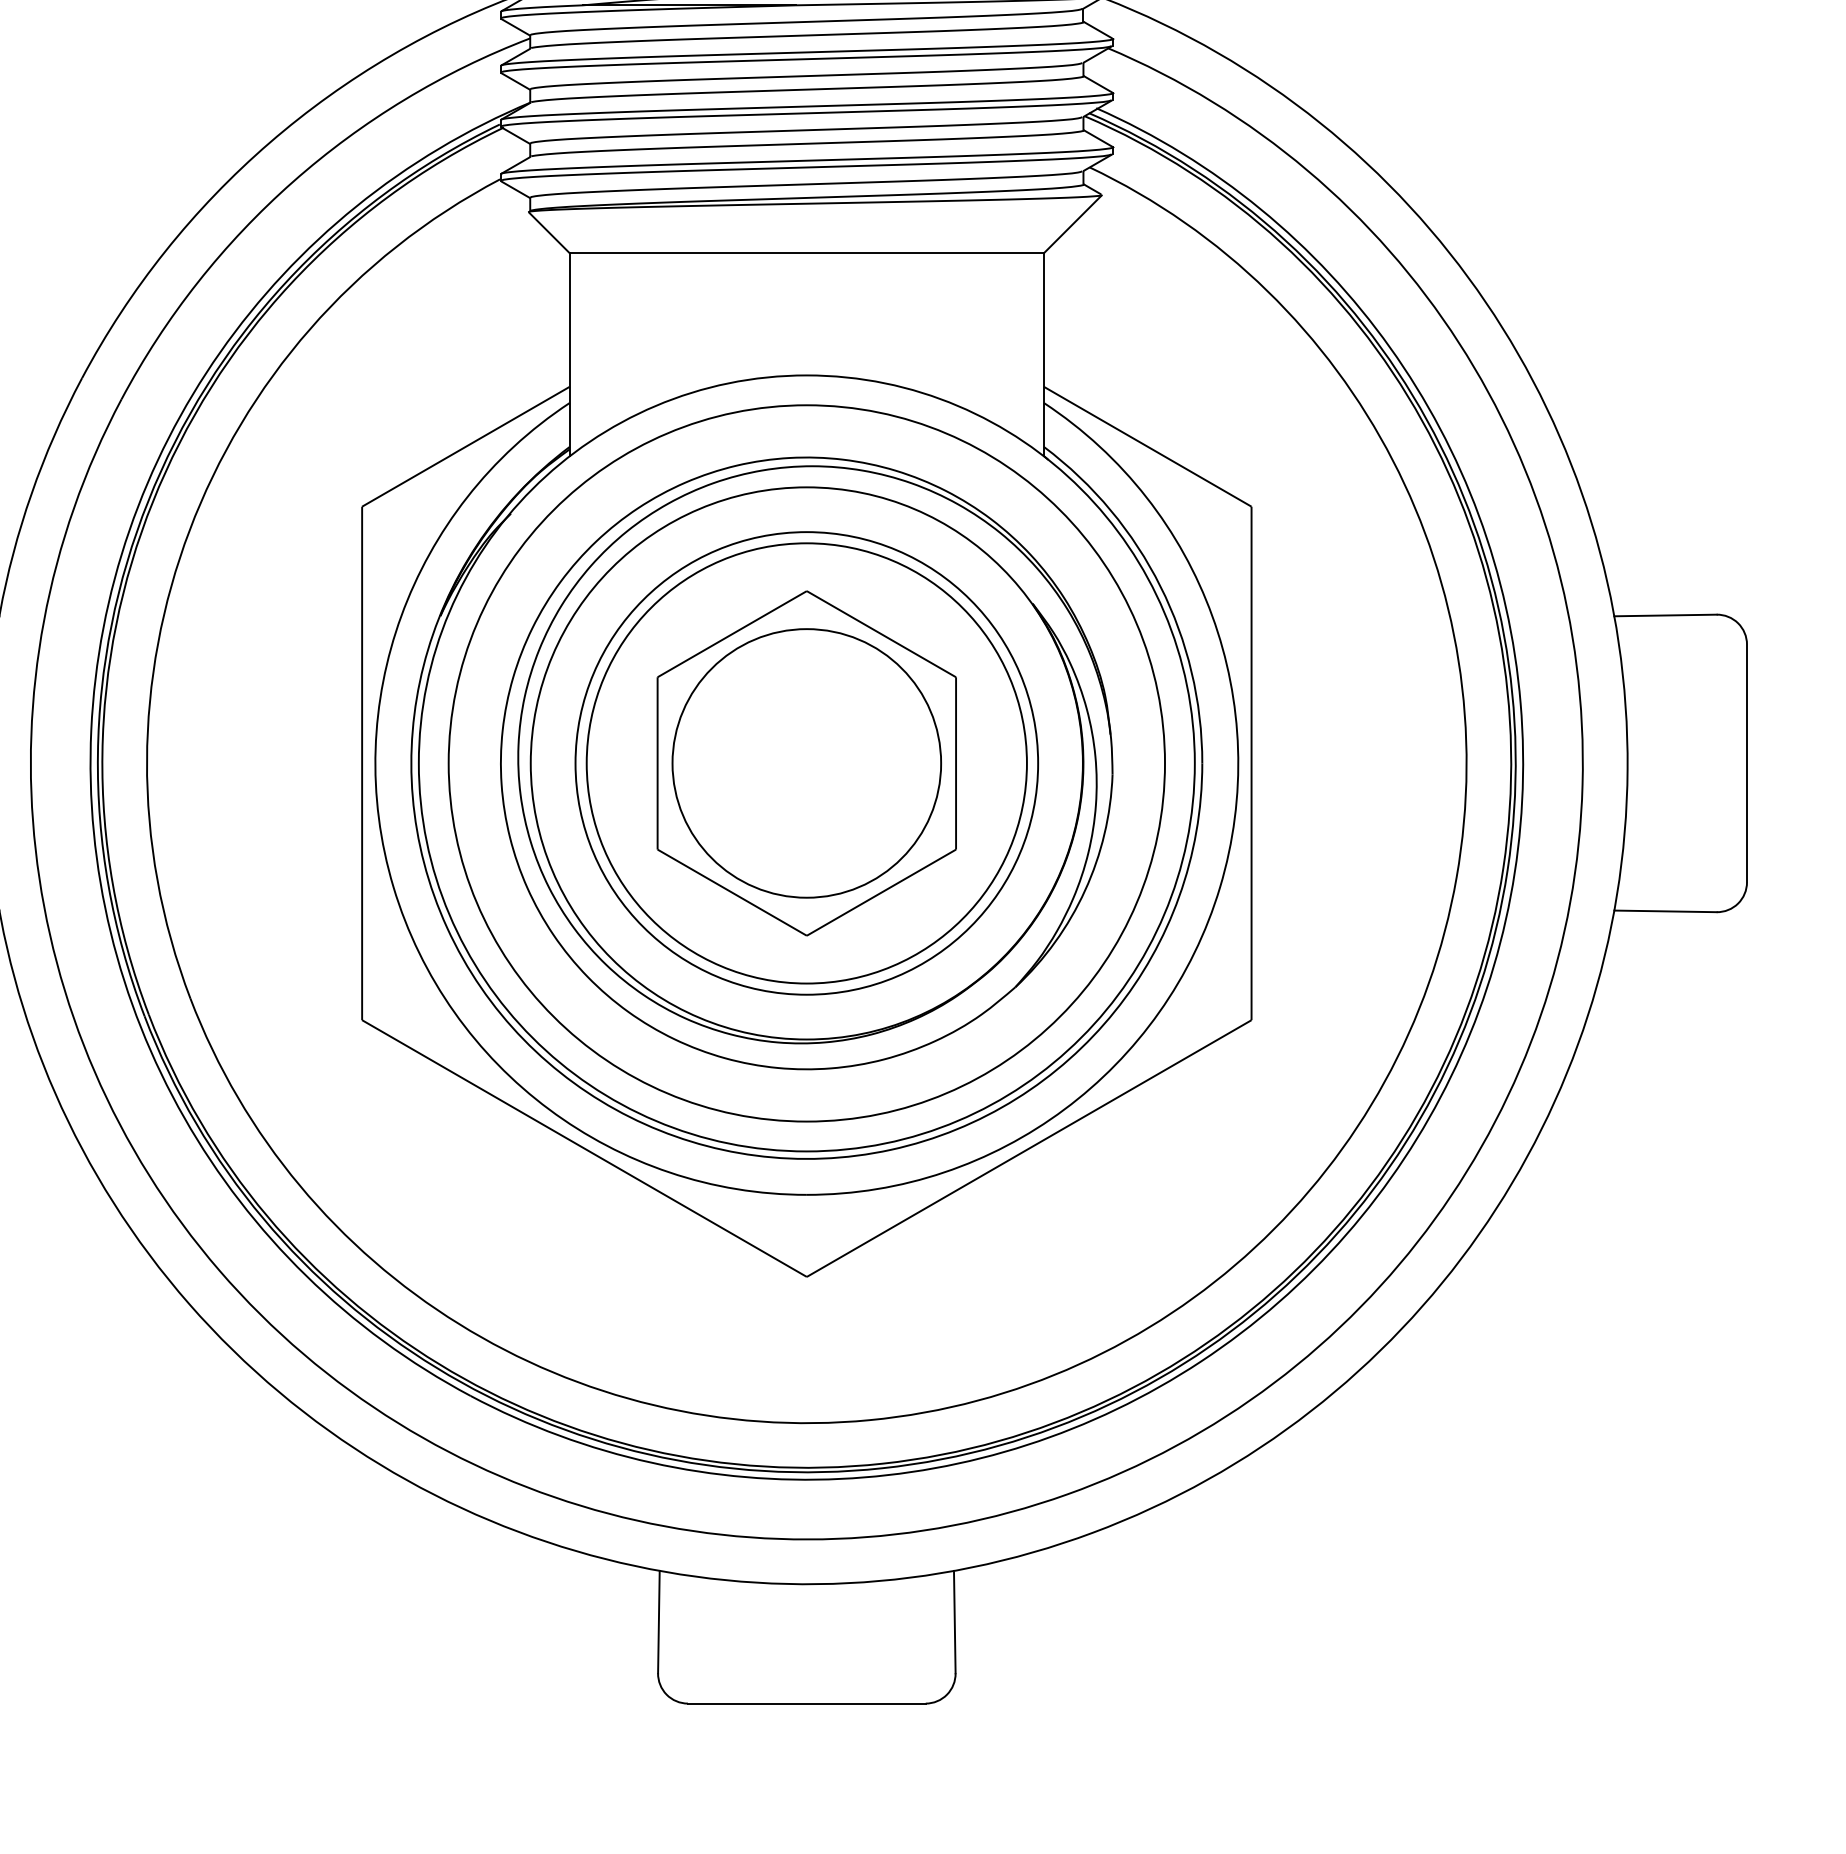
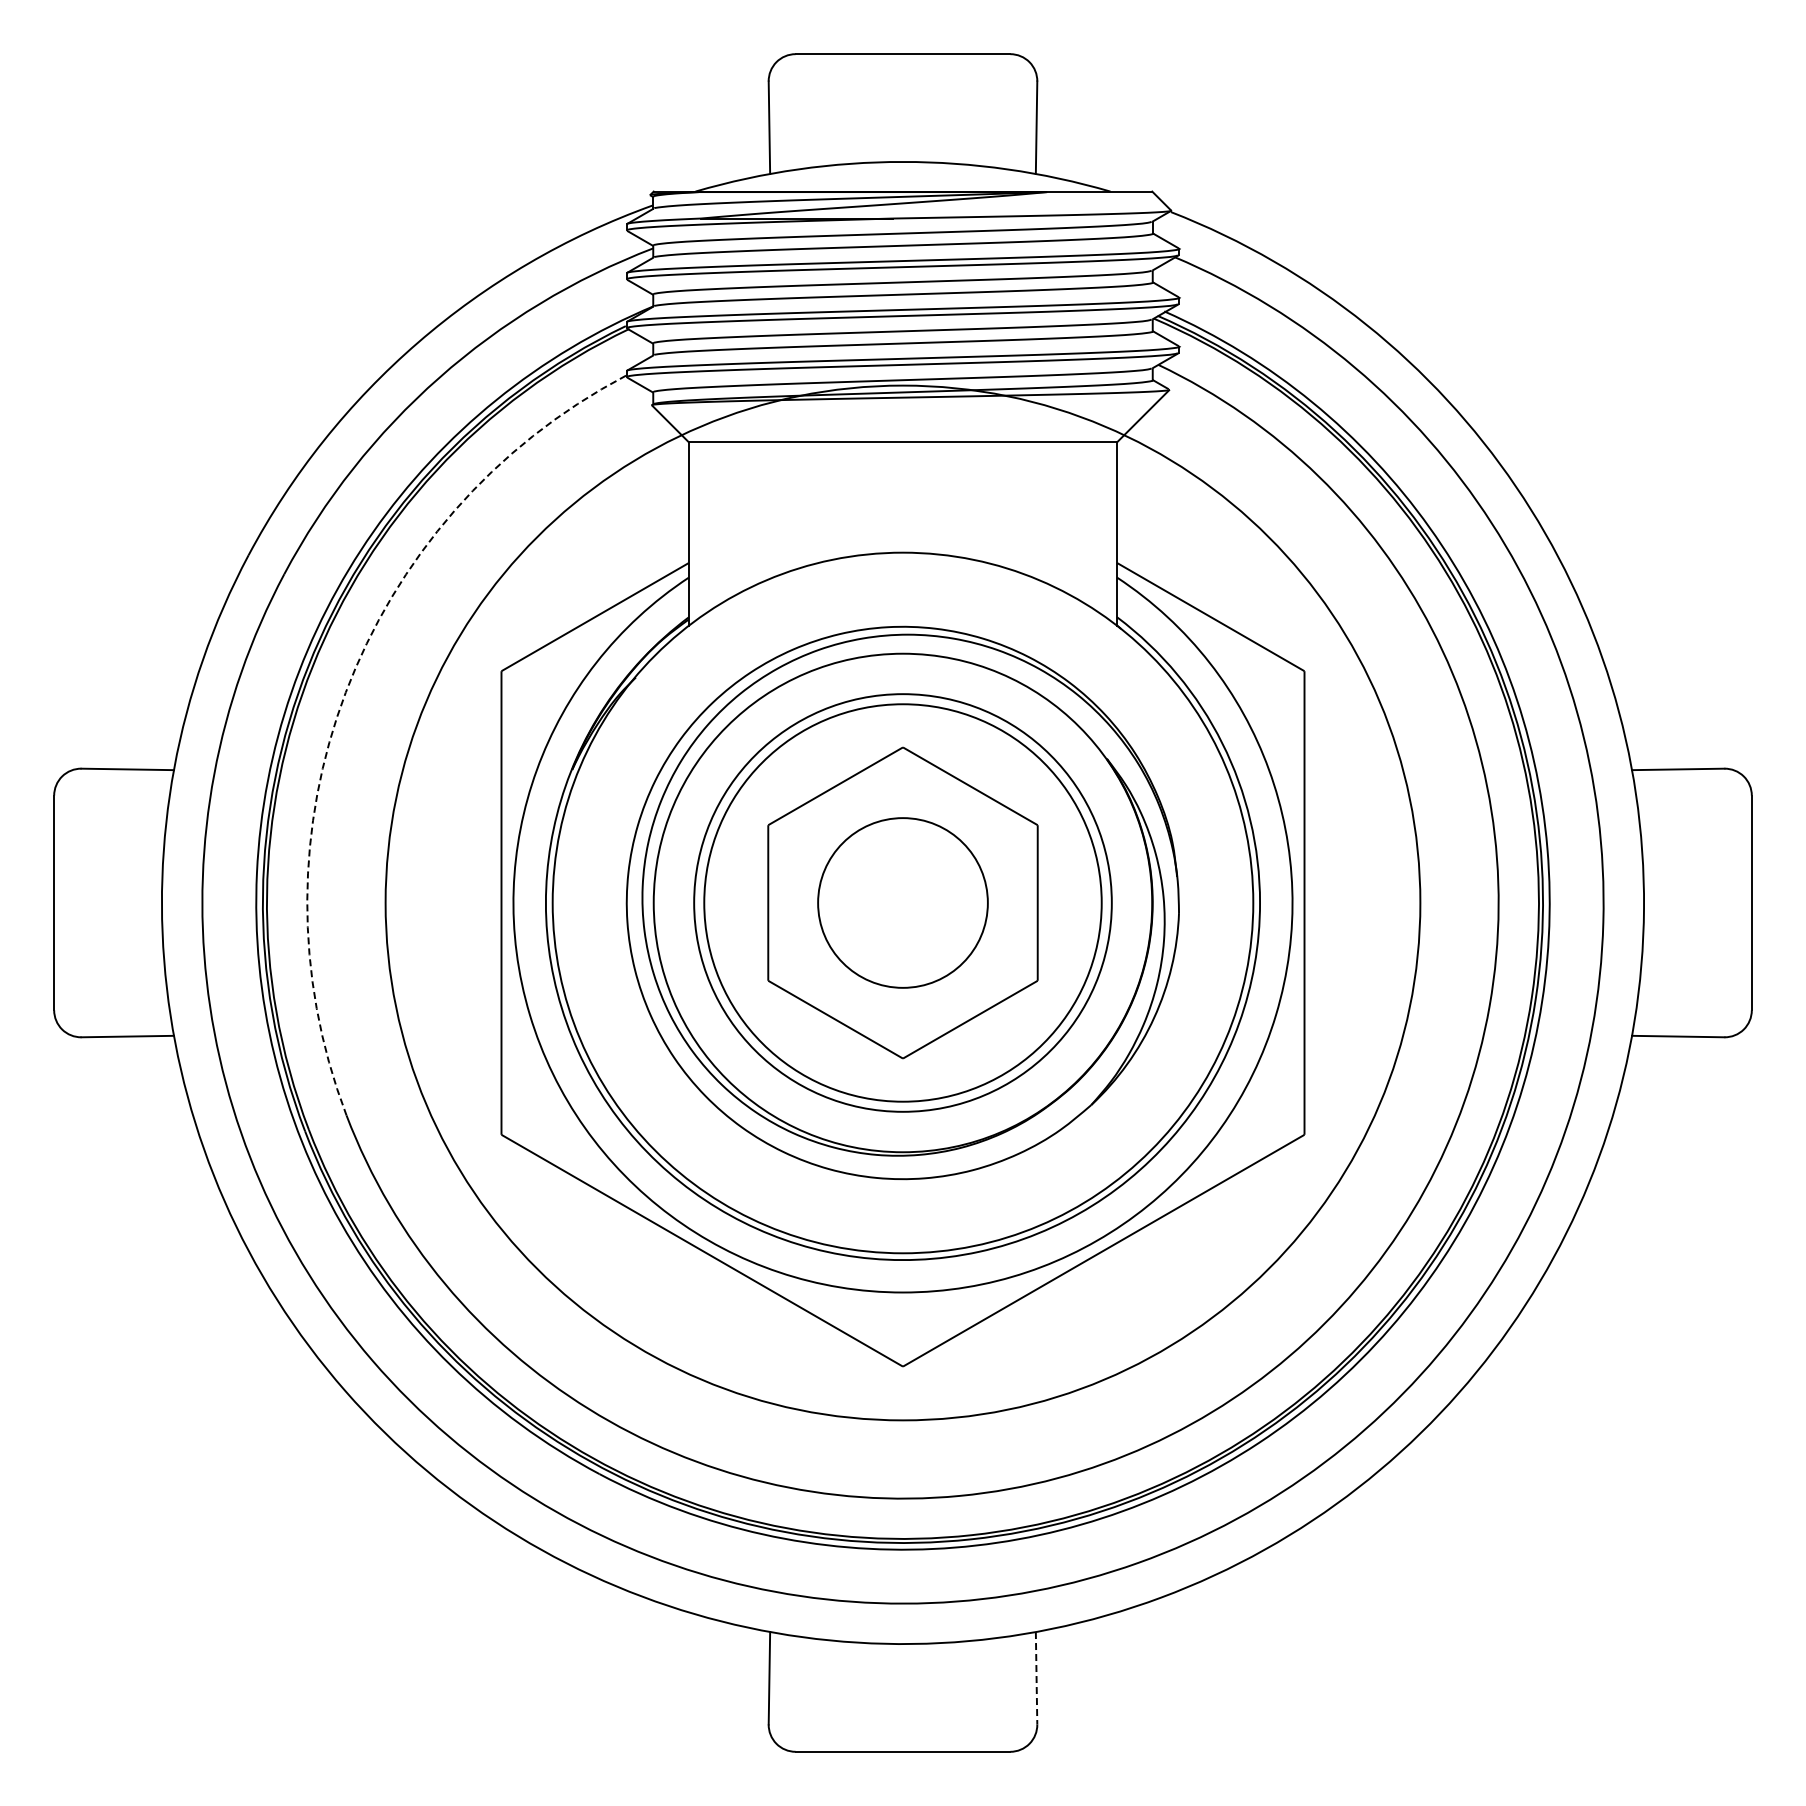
arc: (189, 530) -> (345, 692), solid -> dashed
circle: (806, 762) -> (902, 902), size x0.7
circle: (806, 762) -> (902, 902), size x1.6
line: (954, 1622) -> (1036, 1678), solid -> dashed

